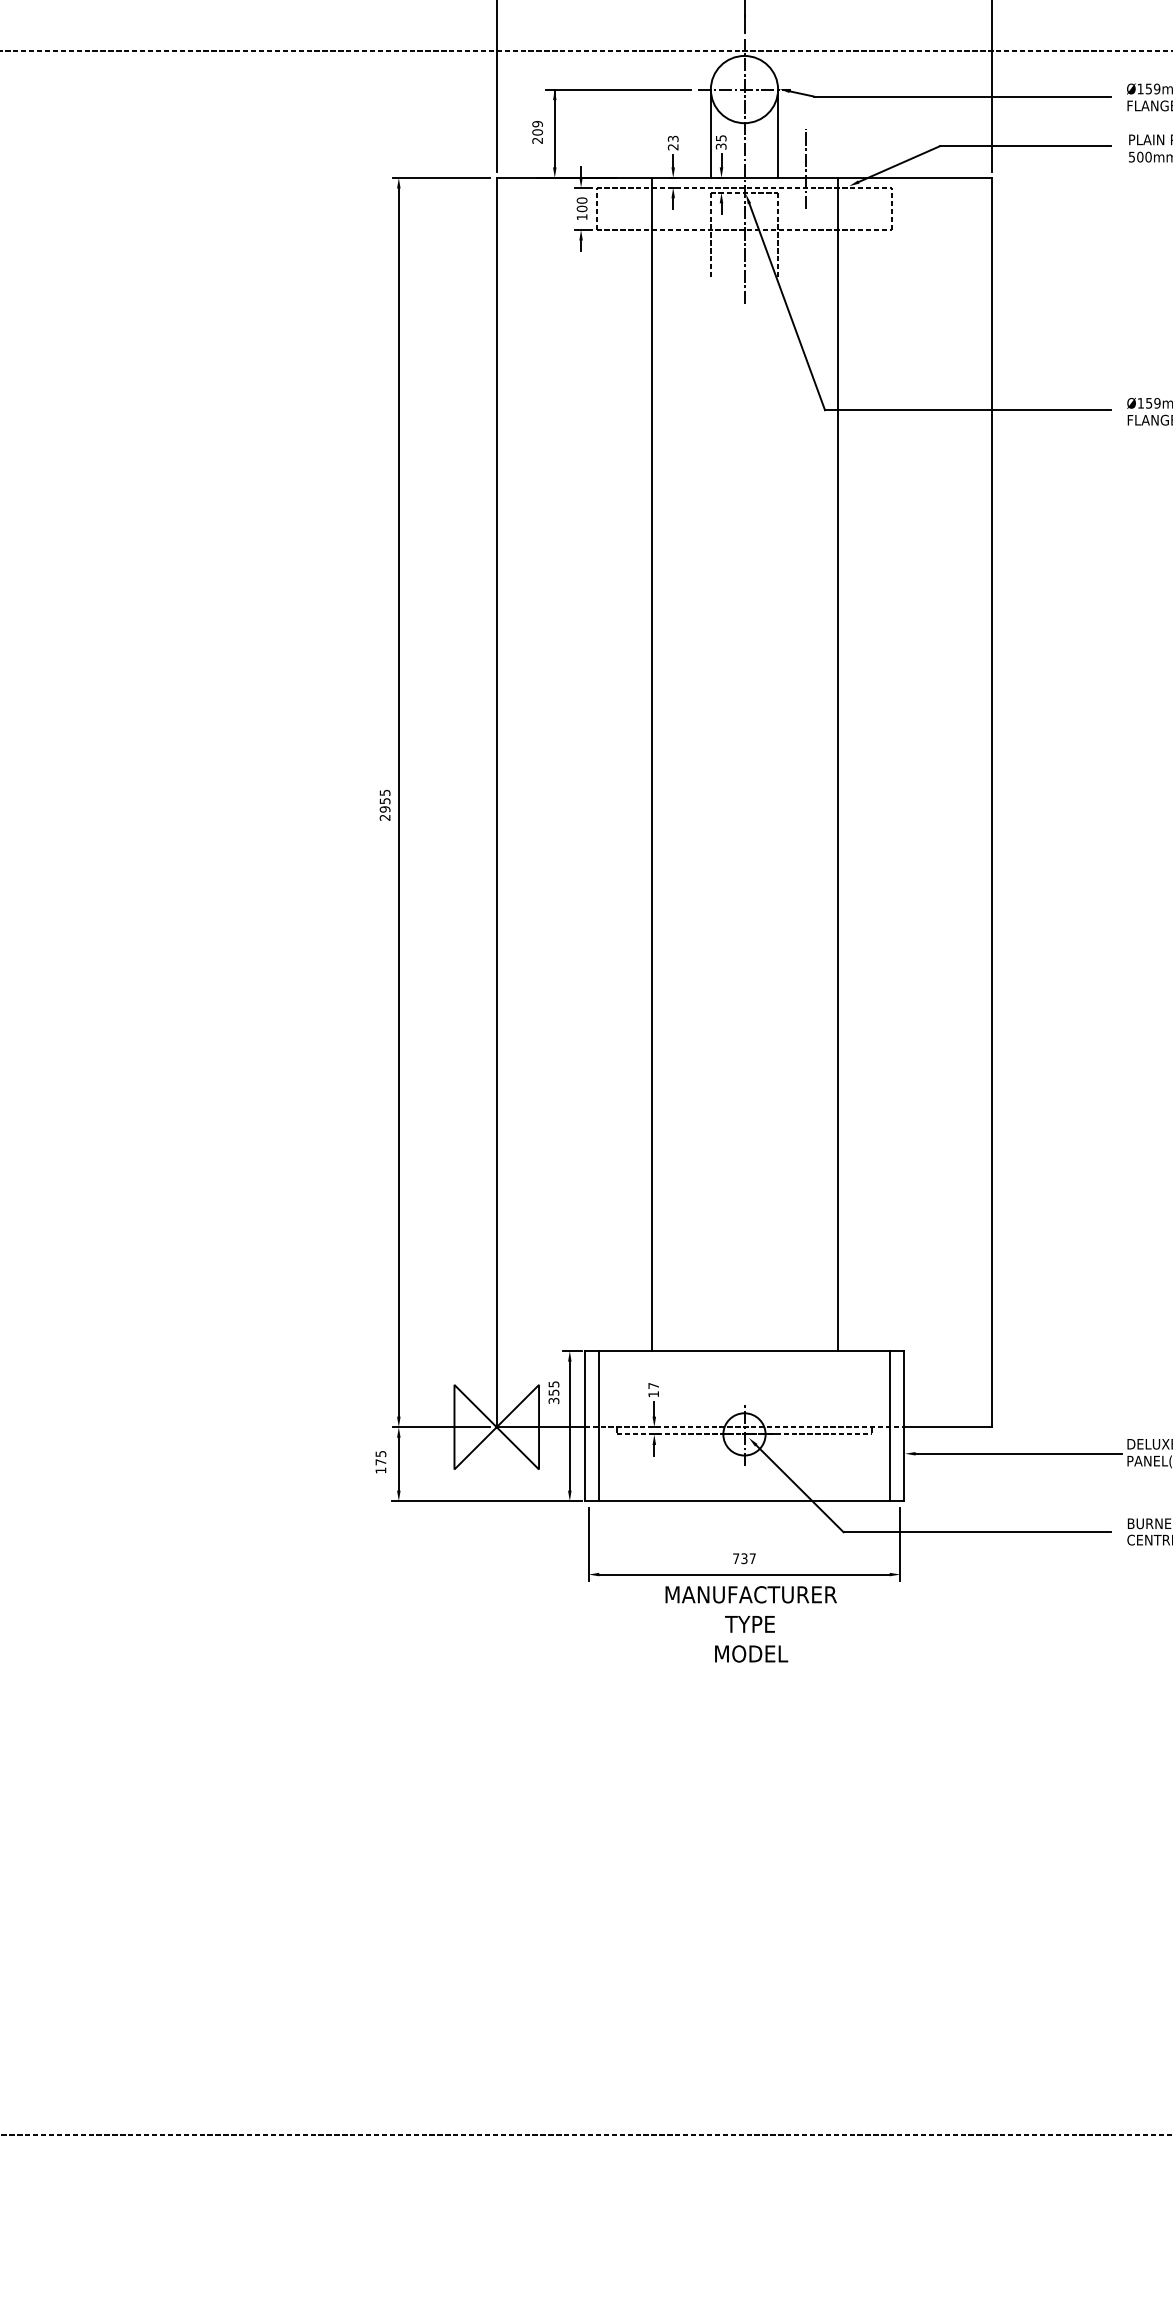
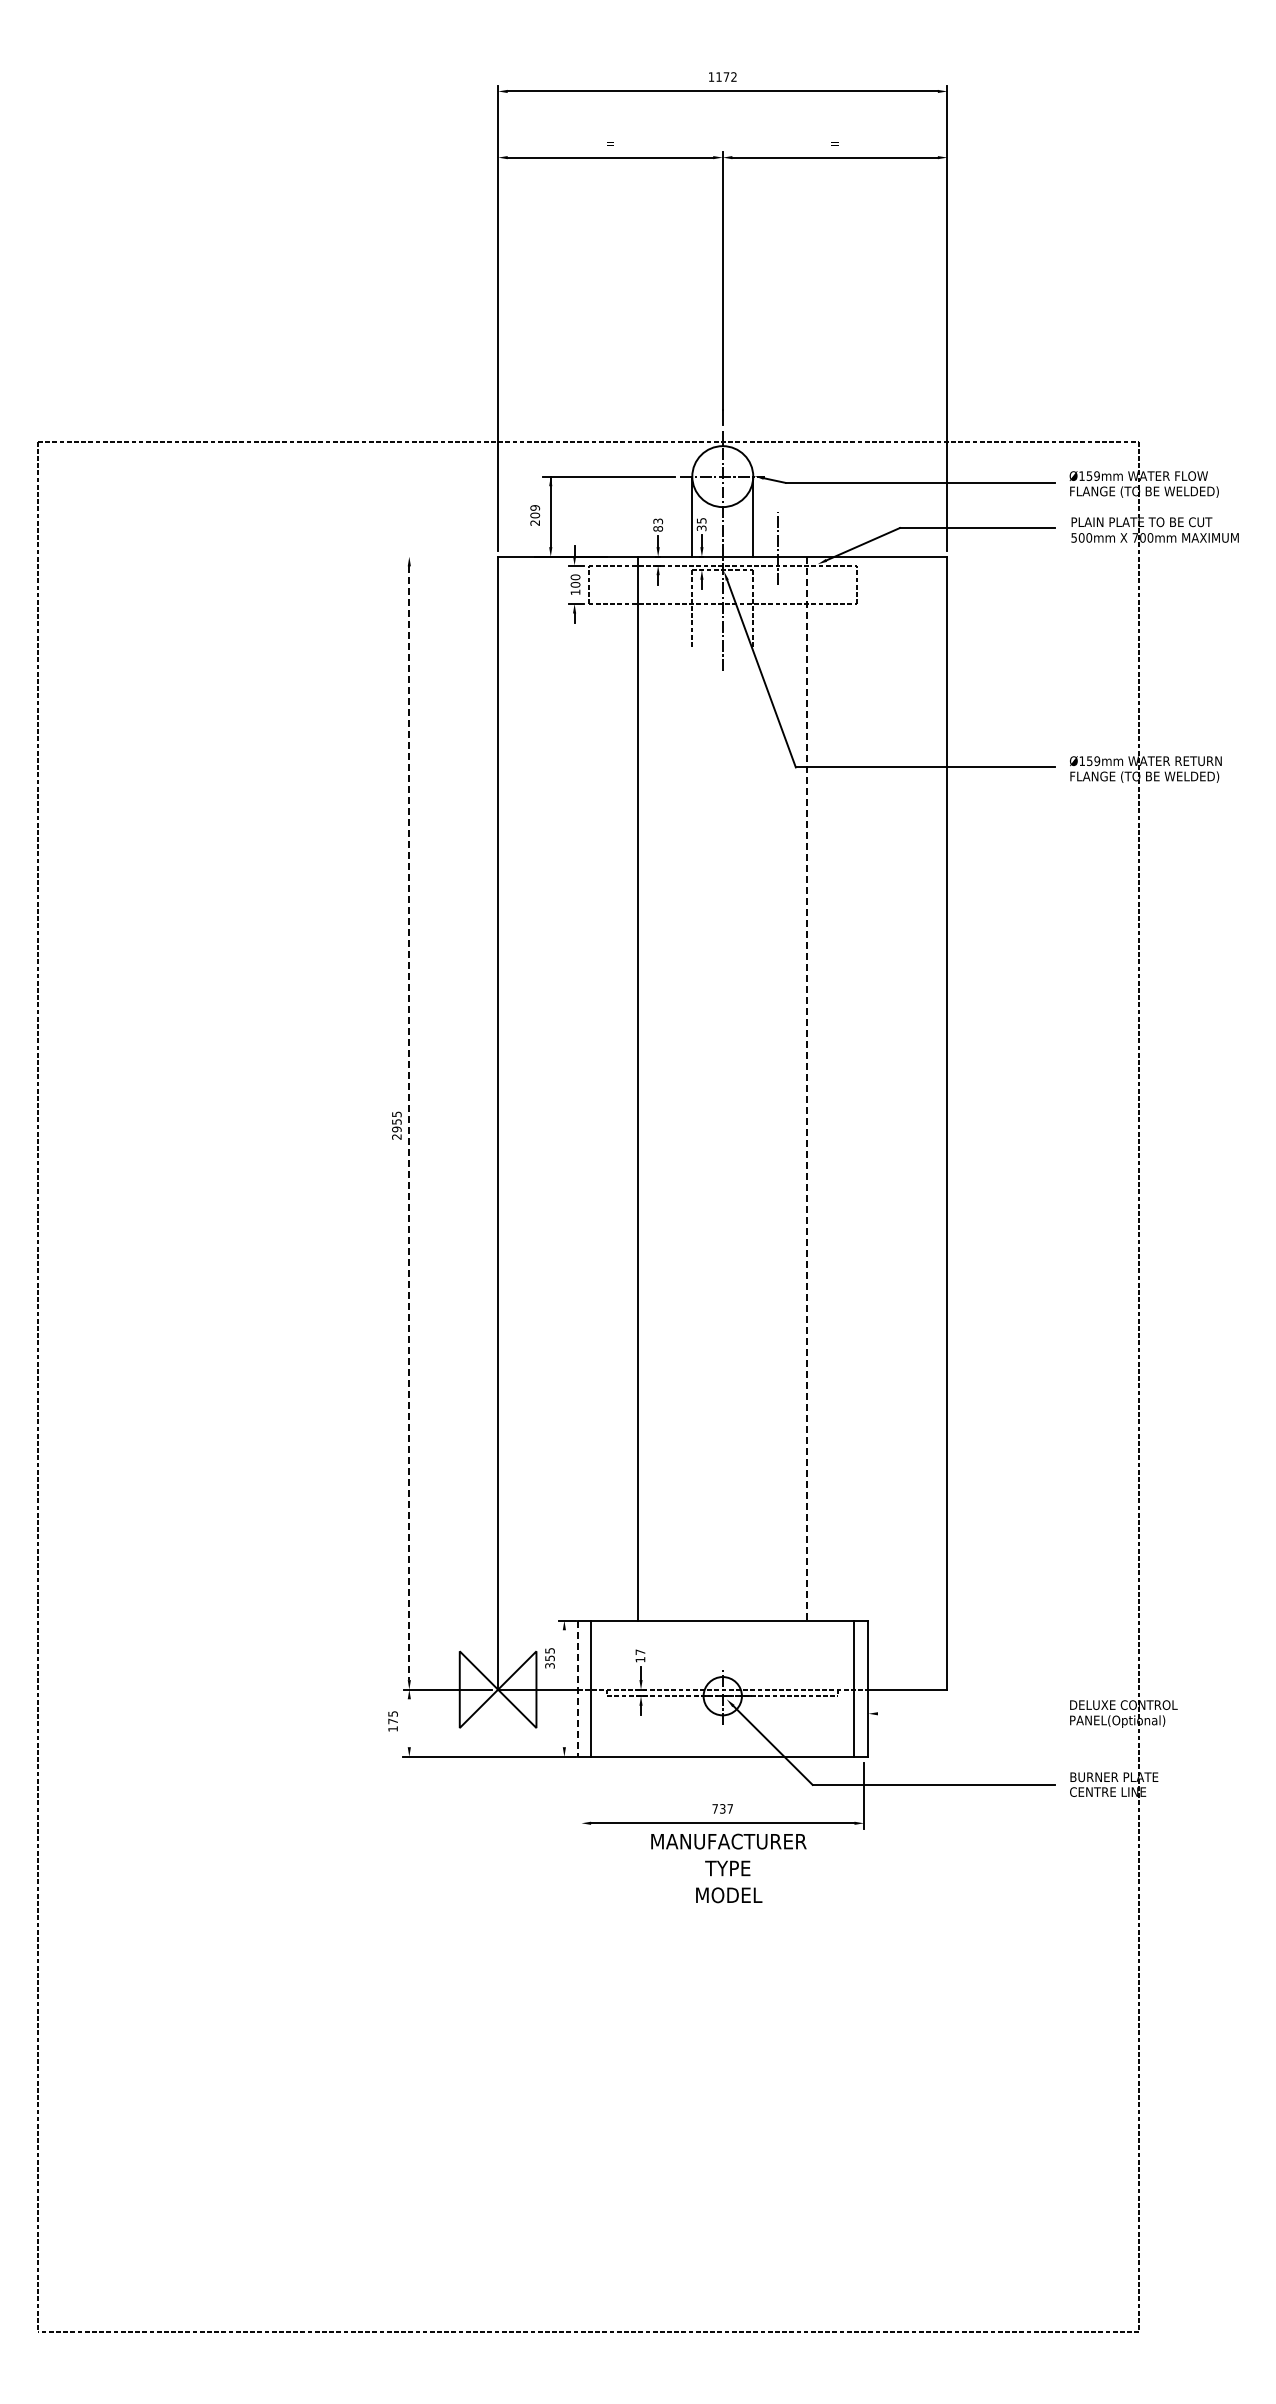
text: (673, 146) -> (658, 528), 23 -> 83
line: (440, 177) -> (447, 556), removed
line: (837, 764) -> (807, 1088), solid -> dashed
line: (399, 802) -> (409, 1123), solid -> dashed
line: (569, 1425) -> (564, 1688), removed
line: (584, 1427) -> (577, 1689), solid -> dashed
line: (1018, 1453) -> (971, 1713), removed
line: (399, 1464) -> (409, 1723), removed
line: (588, 1543) -> (581, 1795), removed

